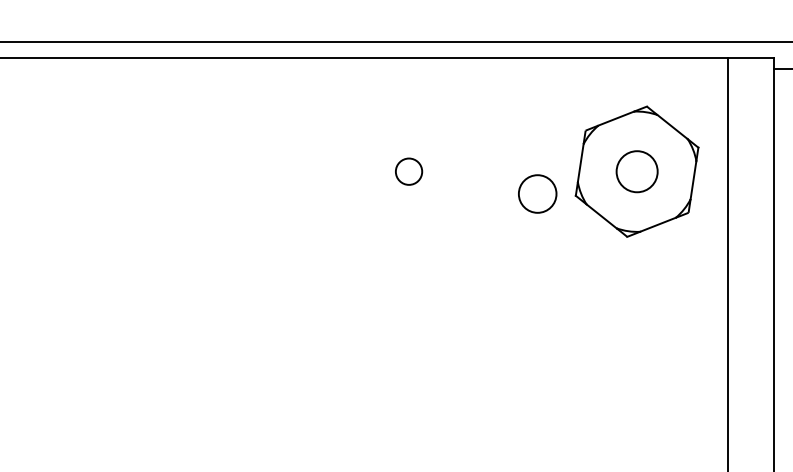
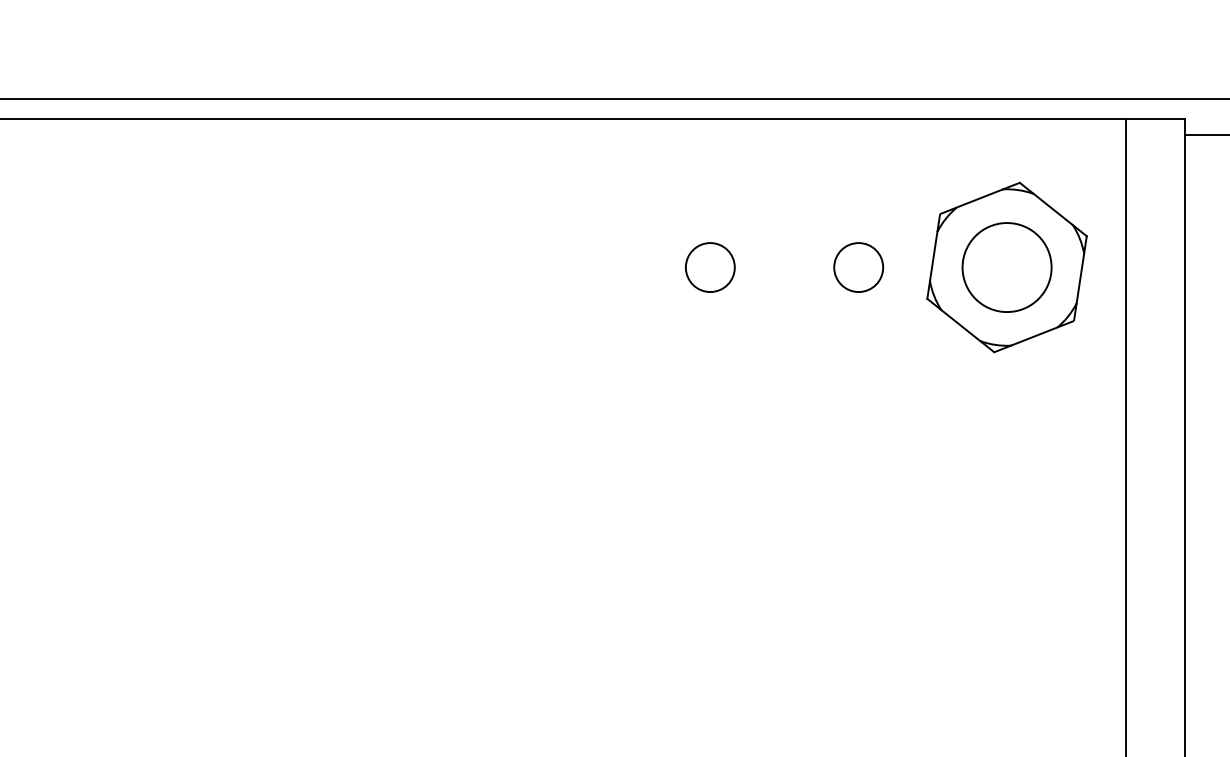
circle: (409, 171) -> (710, 267), size x1.43
circle: (636, 171) -> (1006, 267), size x1.67
circle: (537, 193) -> (858, 267), moved

